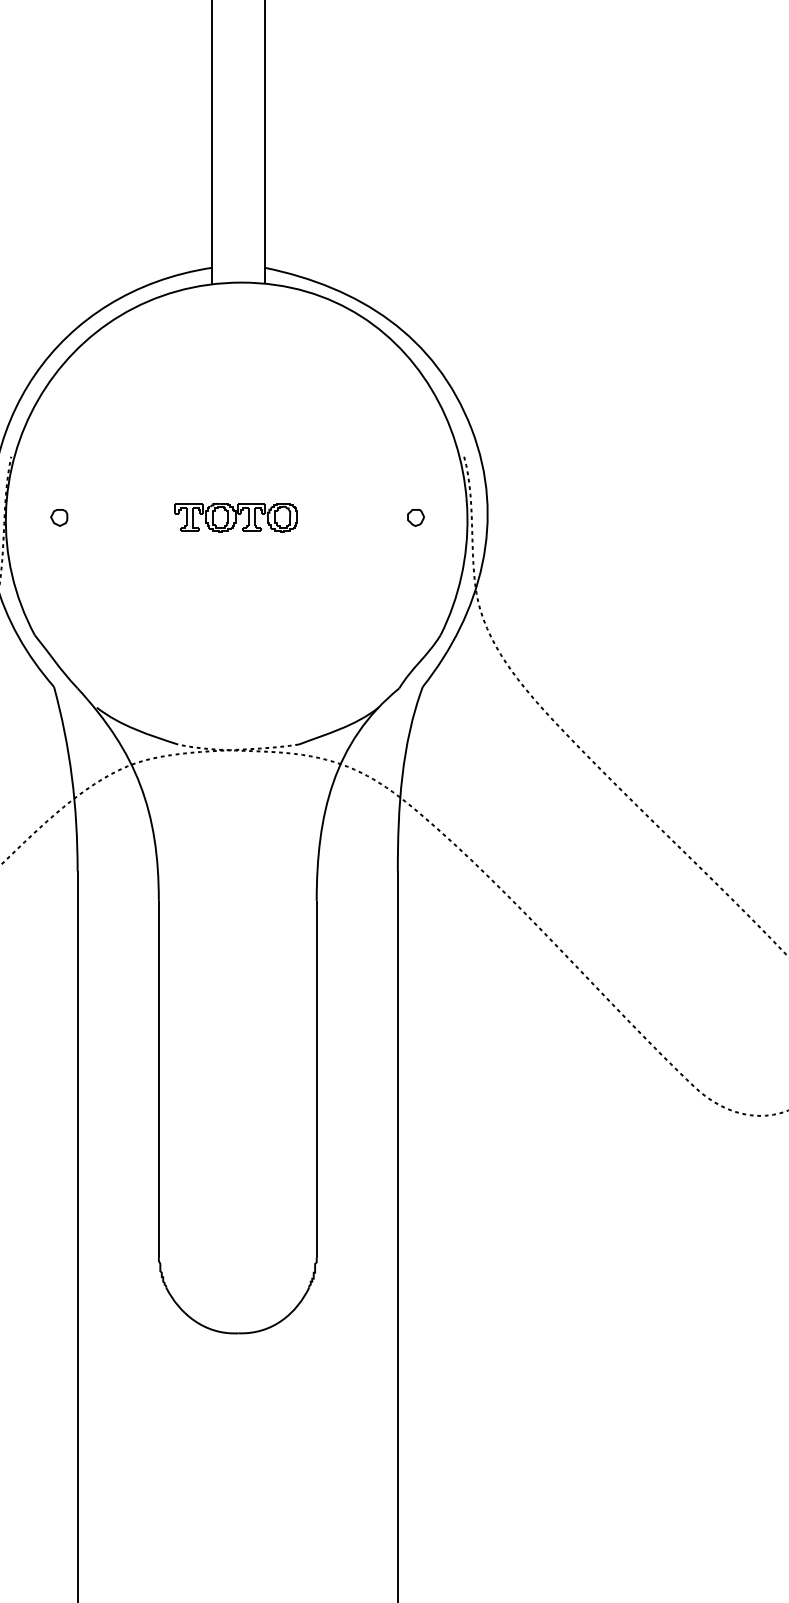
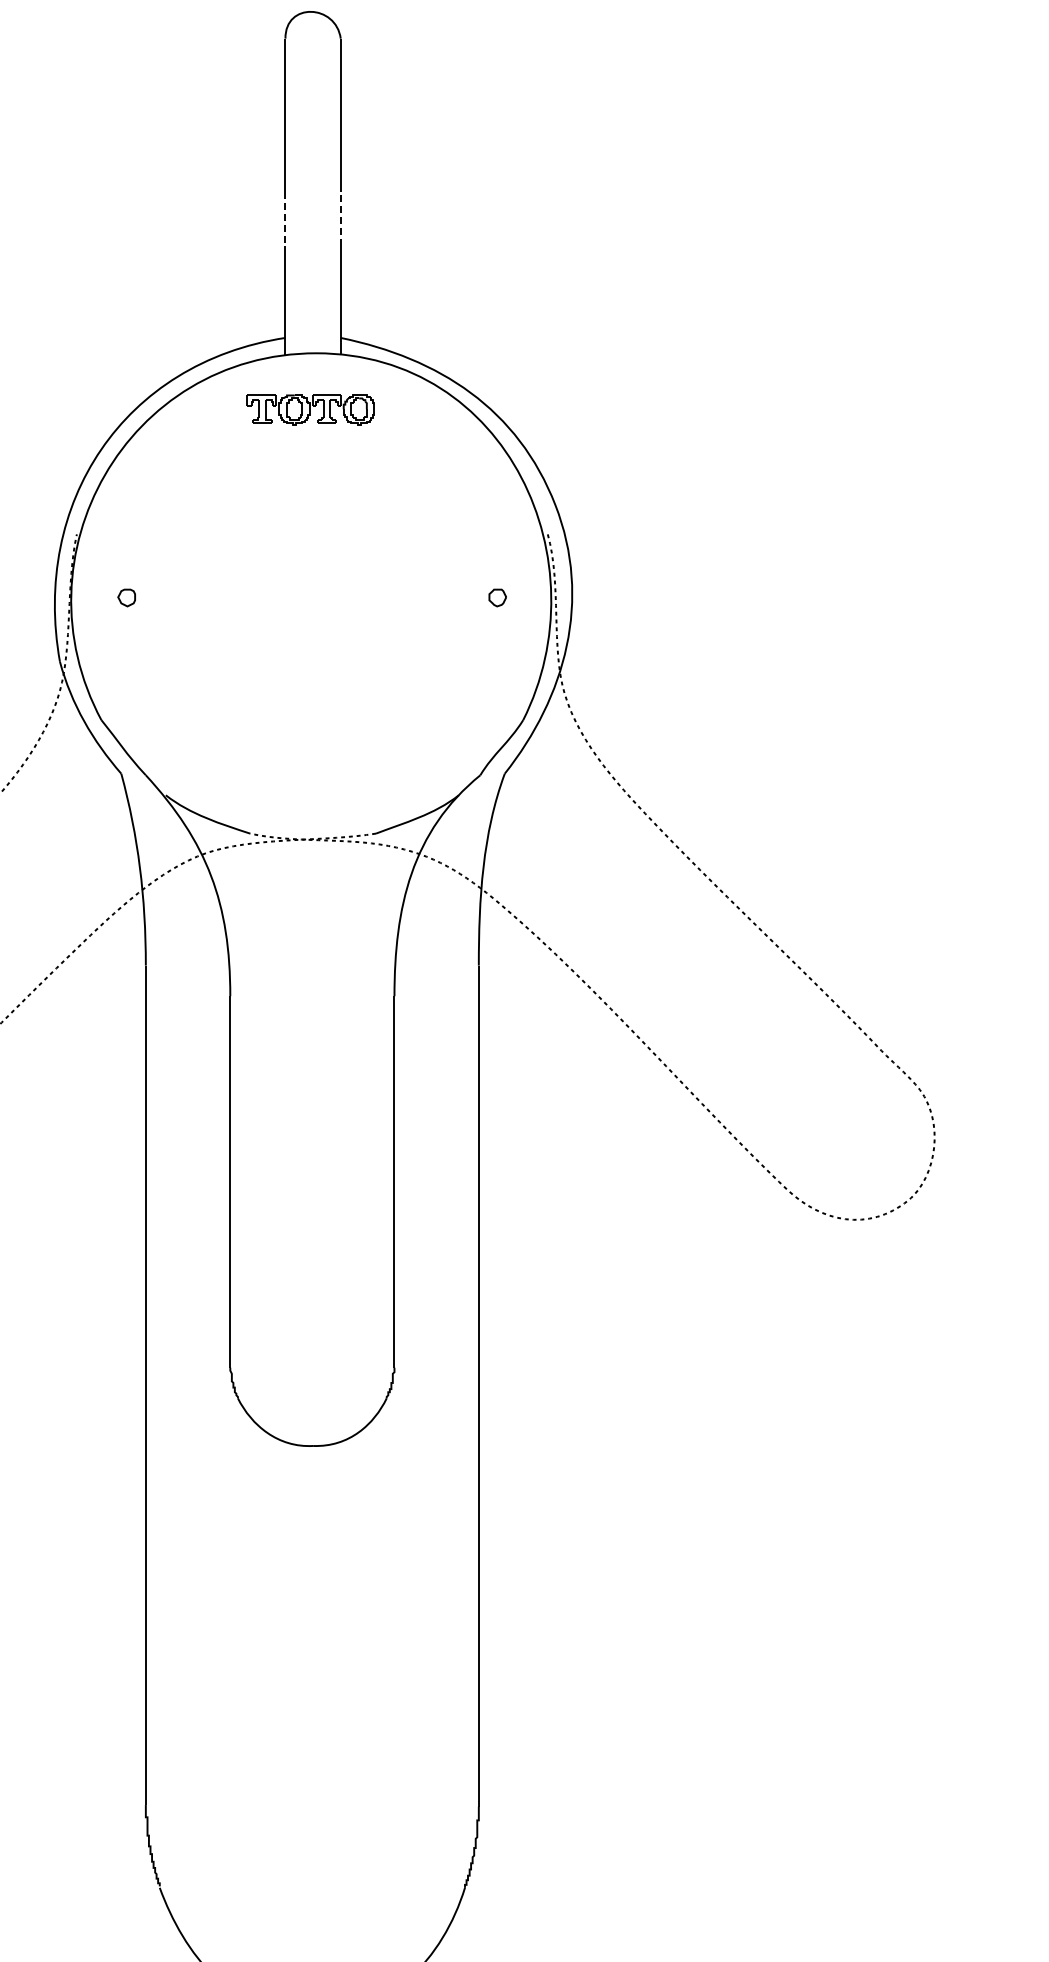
line: (211, 152) -> (285, 218), solid -> dashed
line: (264, 152) -> (340, 218), solid -> dashed
part: (235, 517) -> (310, 409), moved

